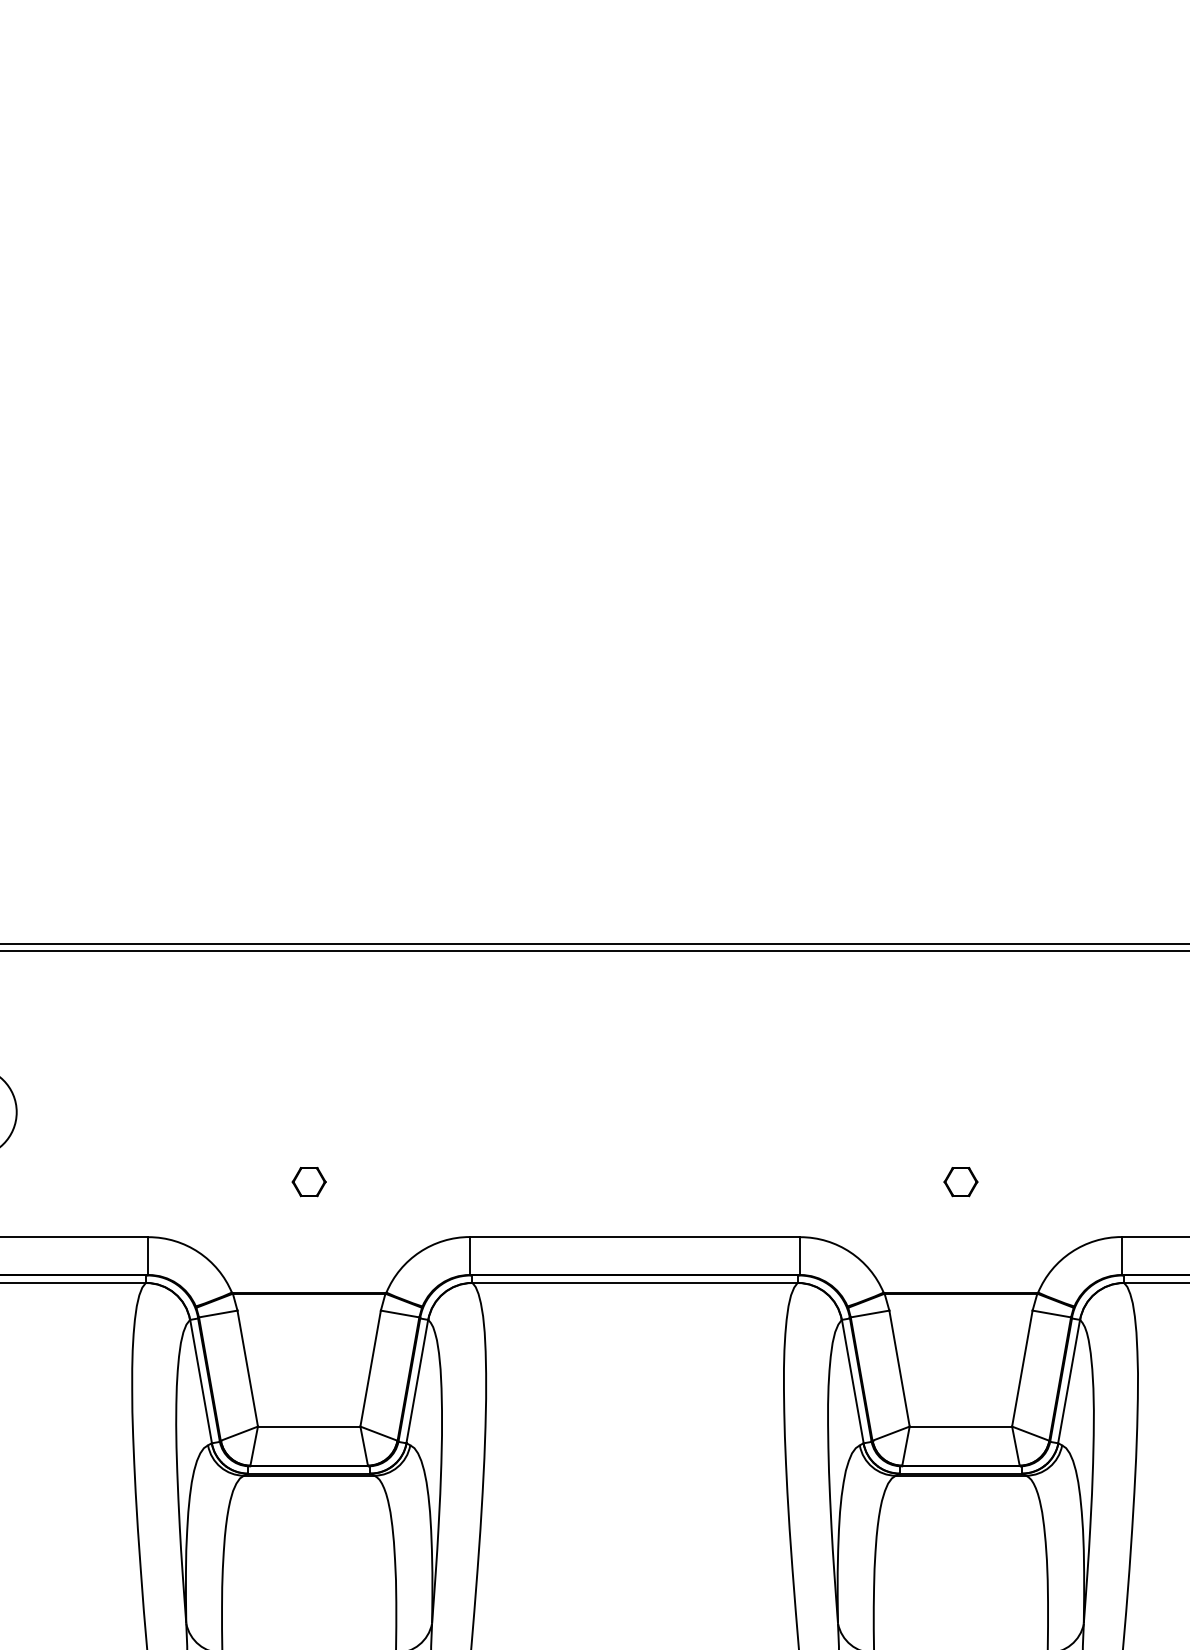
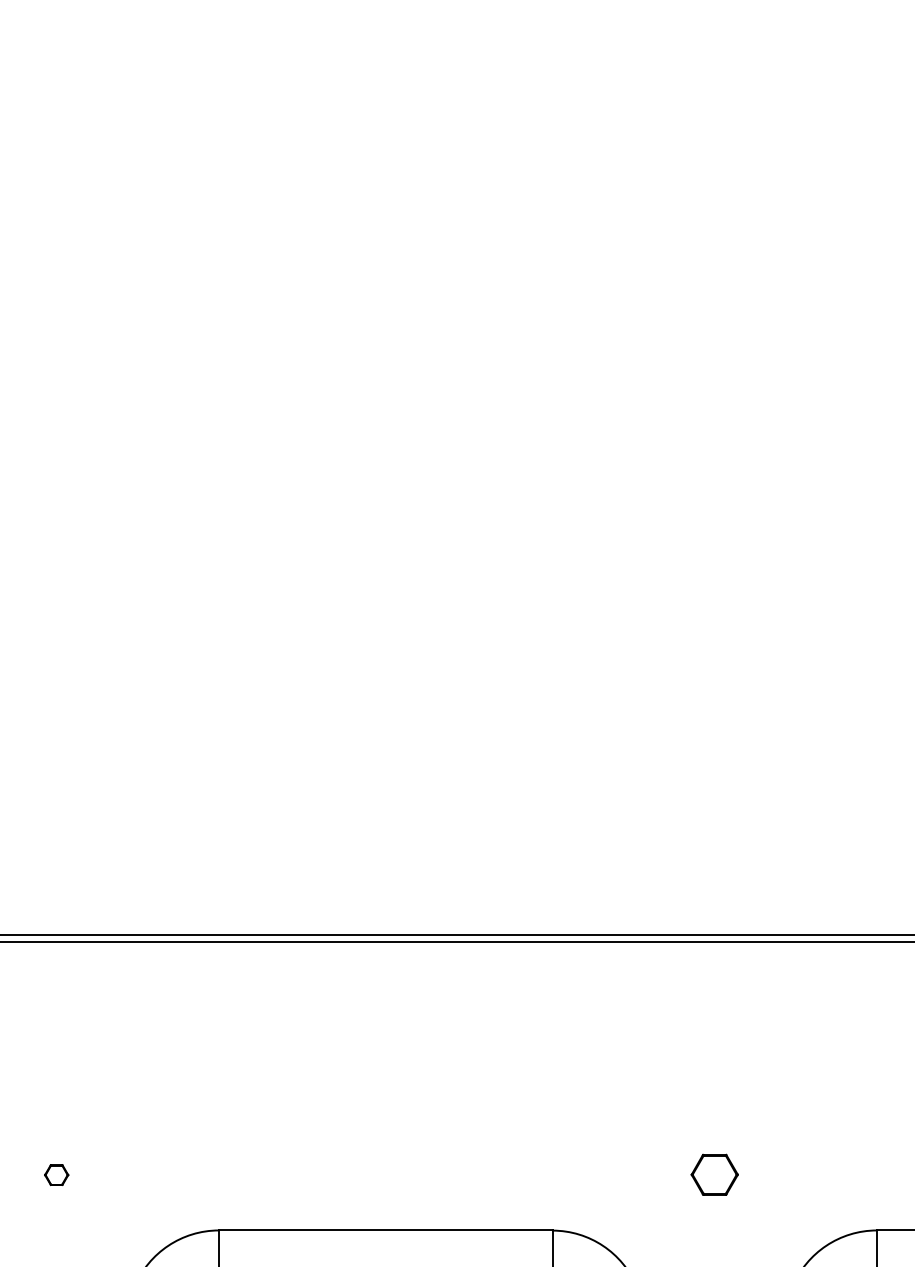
part: (308, 1182) -> (56, 1175), size x0.7
part: (960, 1182) -> (714, 1175), size x1.4

